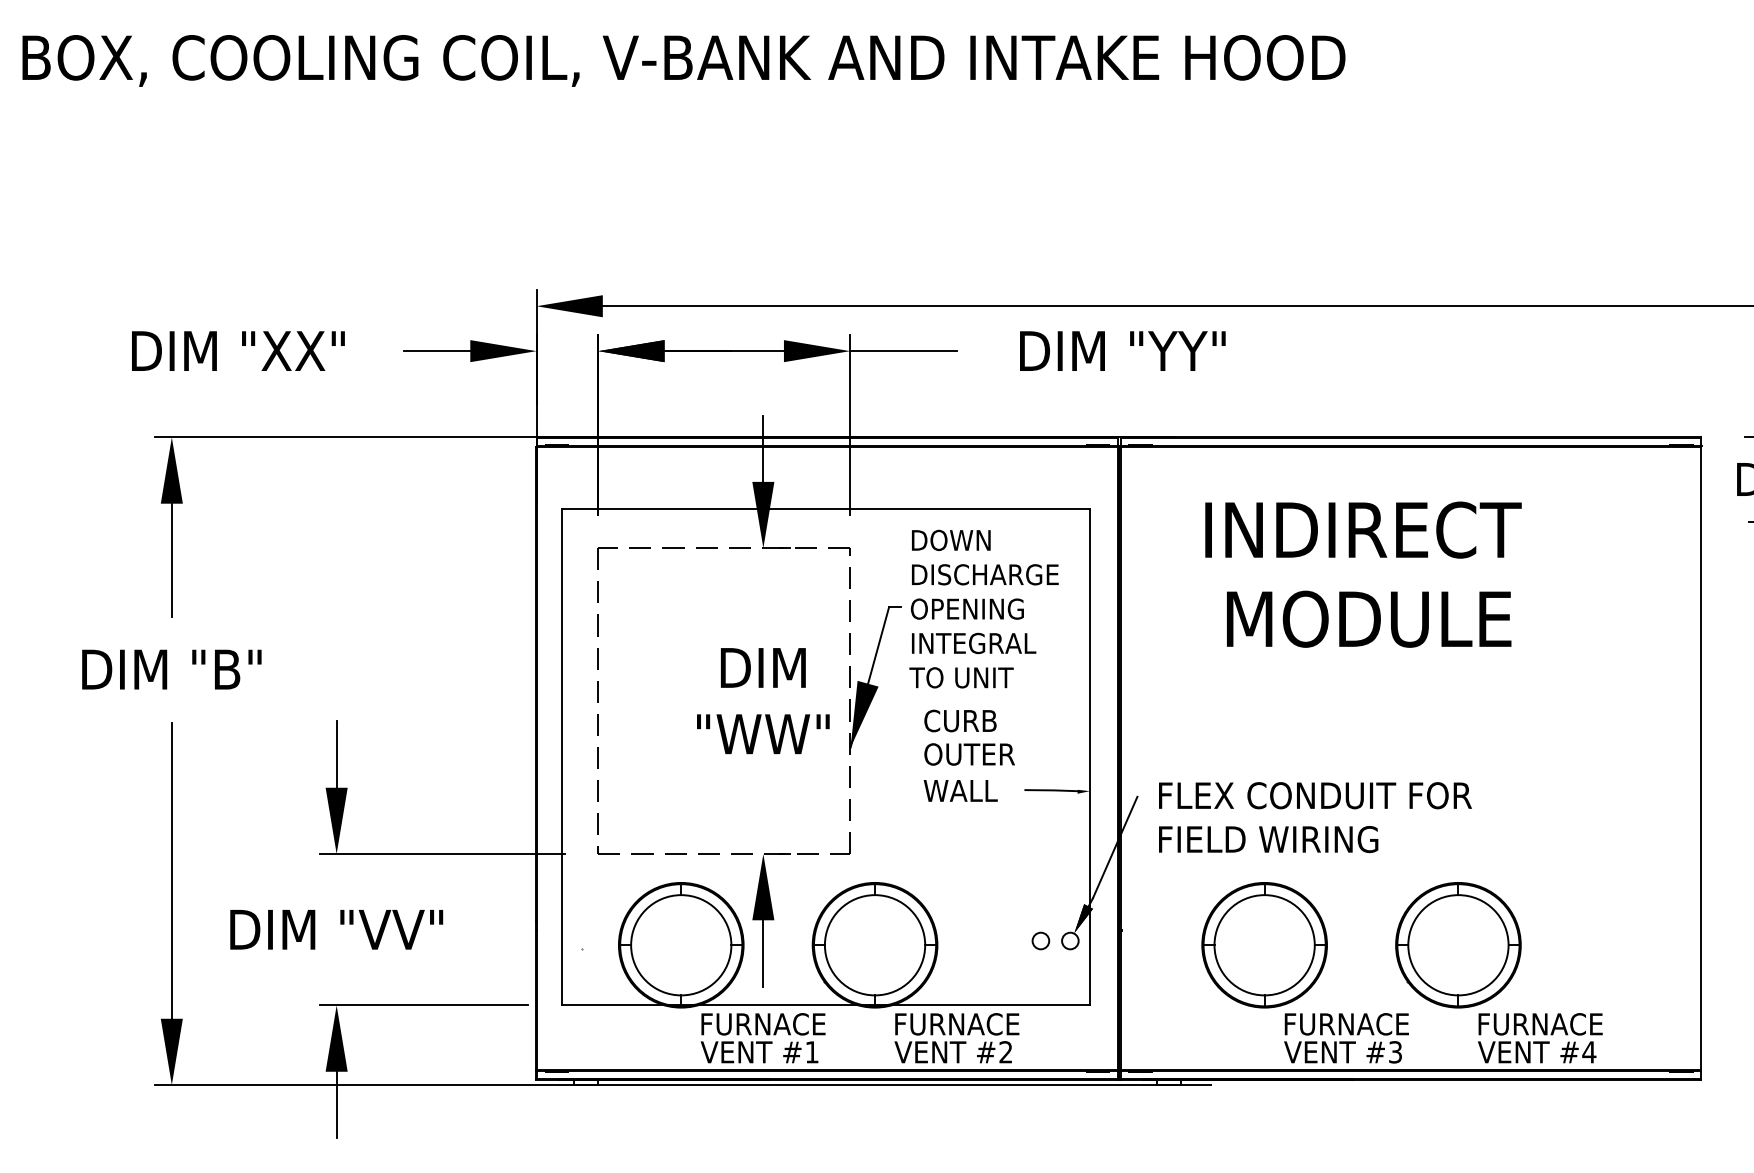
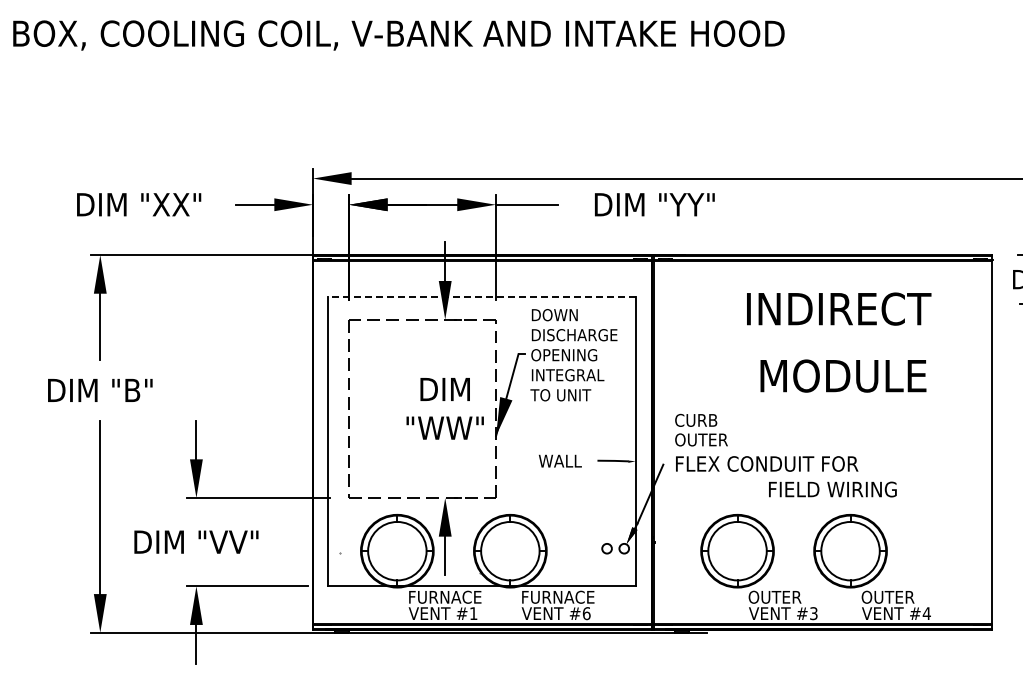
line: (825, 508) -> (481, 296), solid -> dashed
text: (1364, 529) -> (839, 308), moved
text: (1369, 618) -> (843, 375), moved
text: (969, 736) -> (701, 429), moved
text: (1267, 839) -> (832, 489), moved
text: (1345, 1022) -> (784, 596), FURNACE -> OUTER
text: (1538, 1022) -> (897, 596), FURNACE -> OUTER
text: (1005, 1052) -> (586, 613), #2 -> #6

